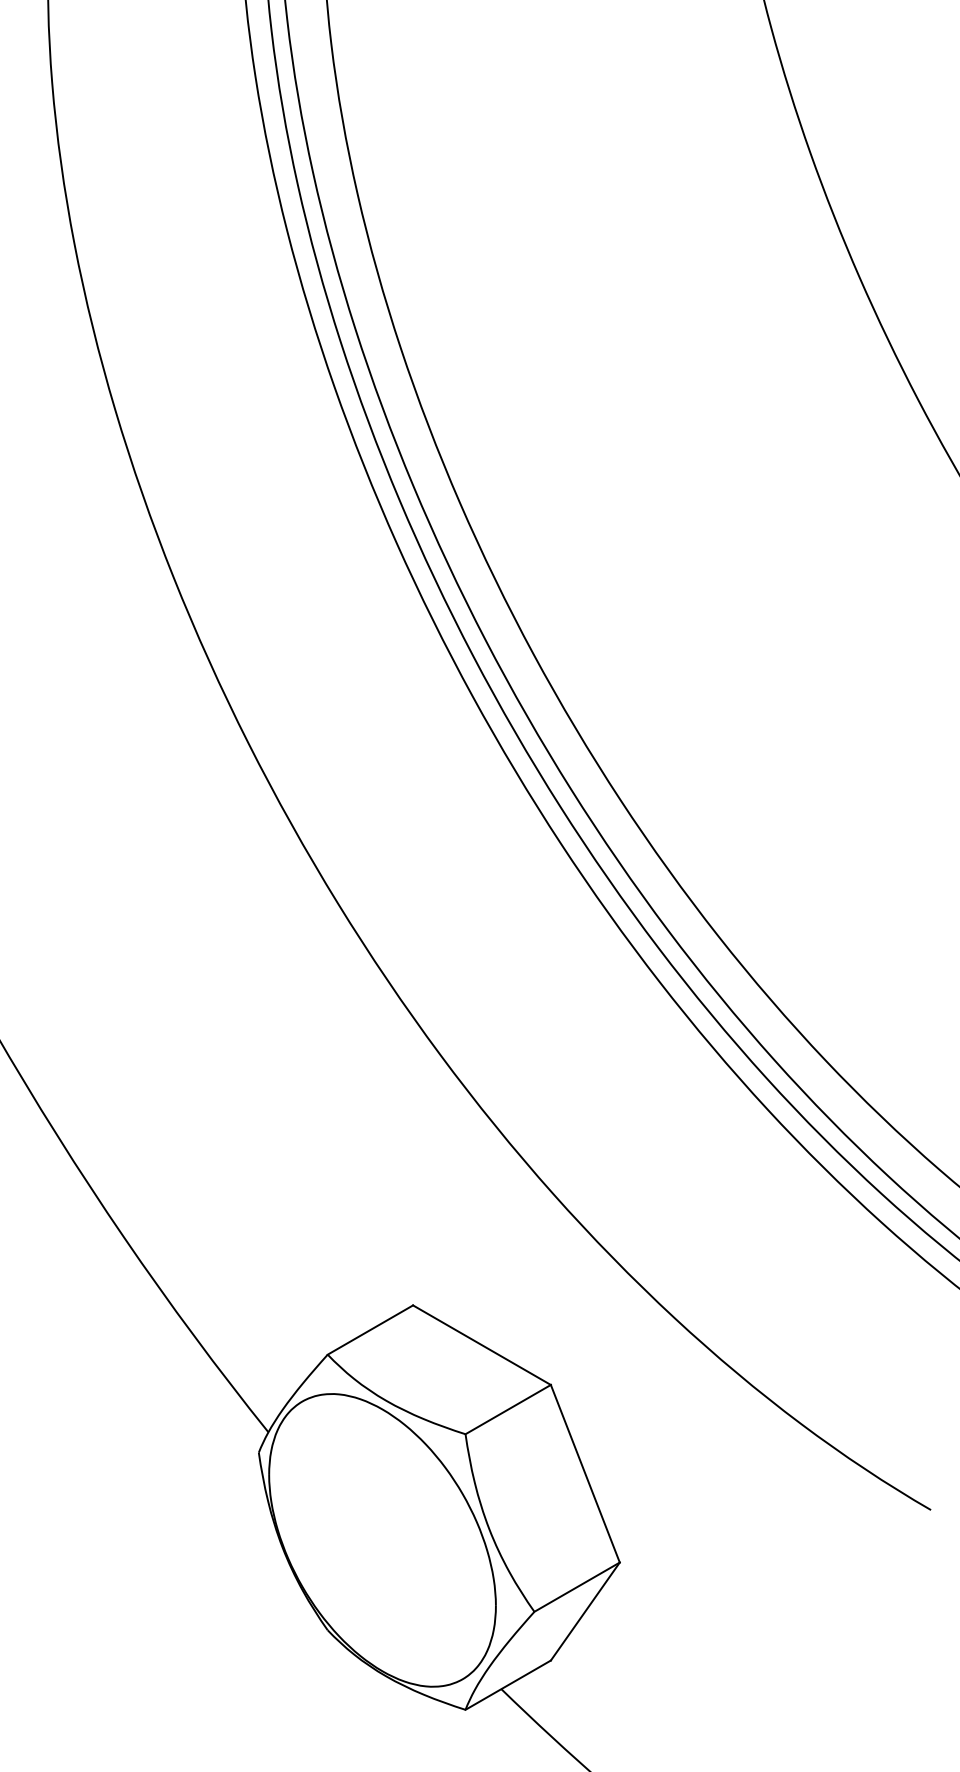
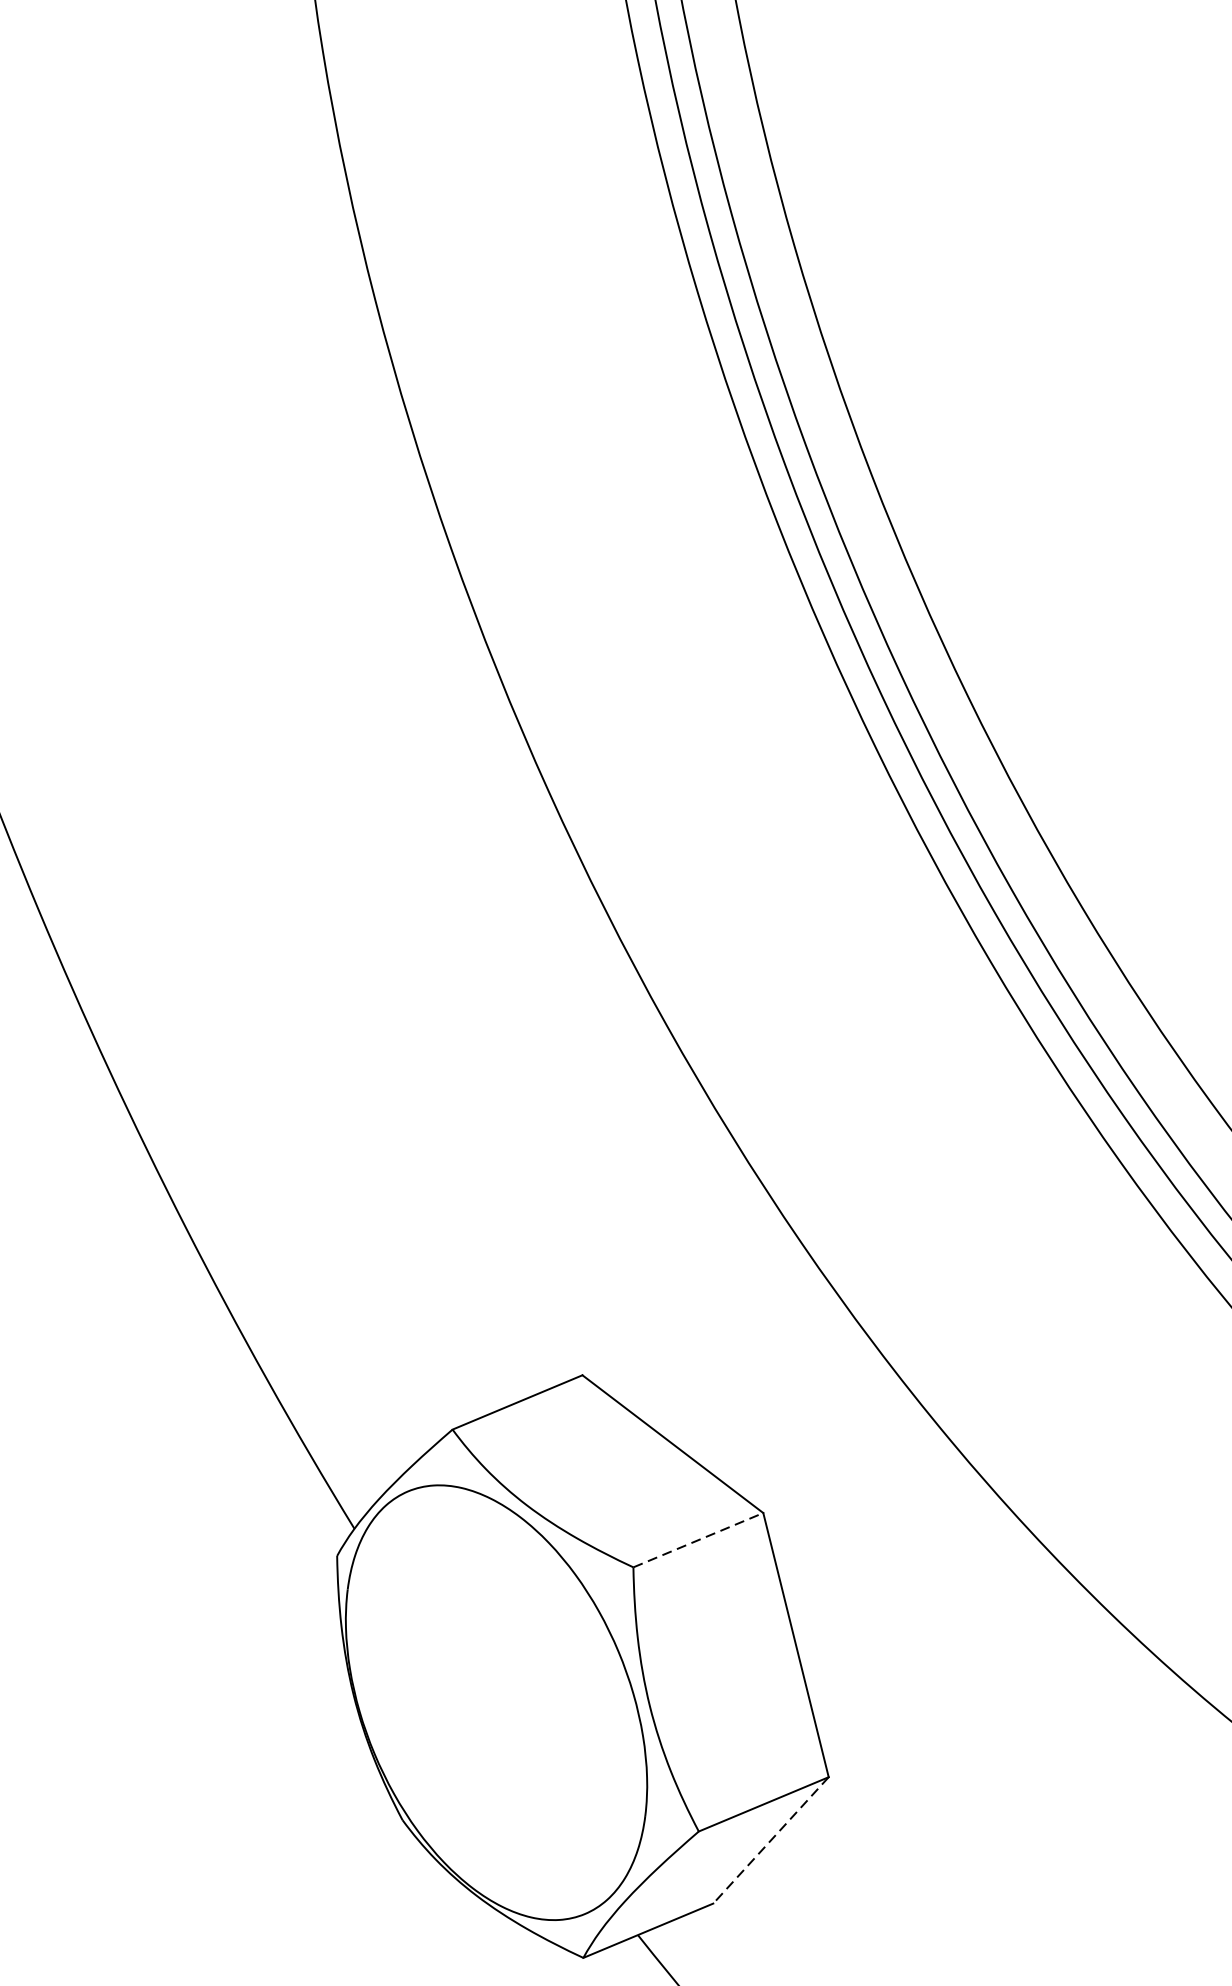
line: (508, 1409) -> (698, 1540), solid -> dashed
line: (585, 1611) -> (771, 1840), solid -> dashed

